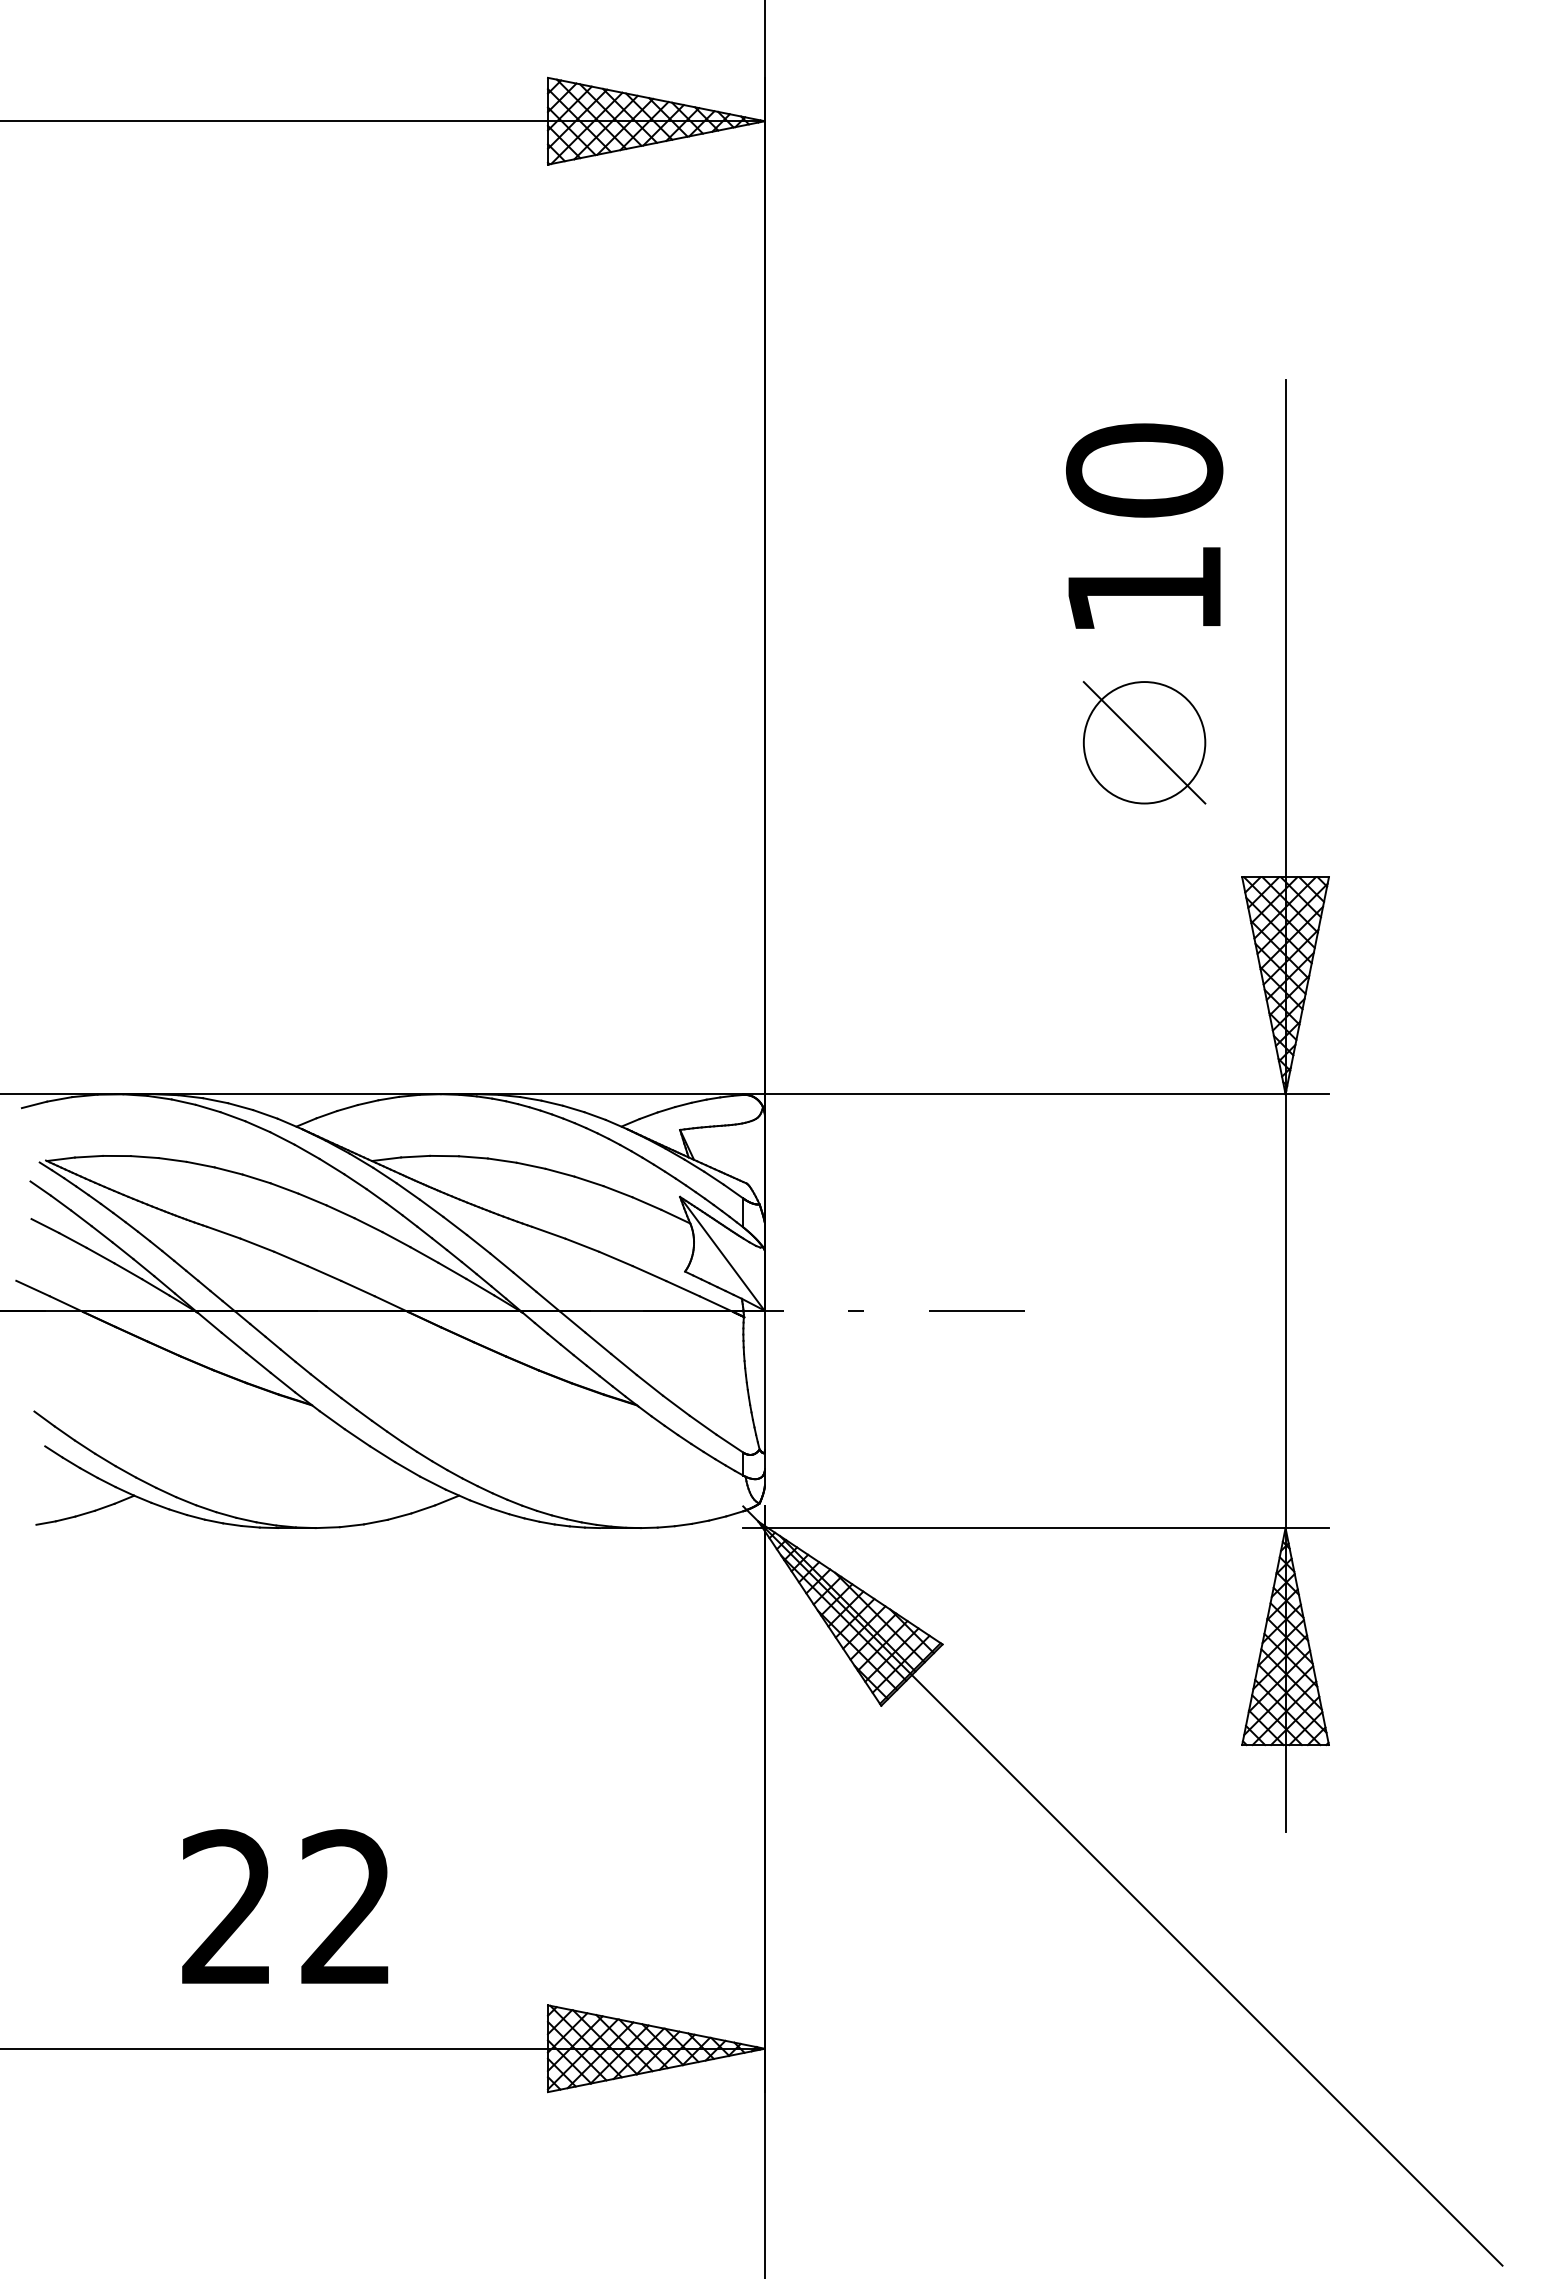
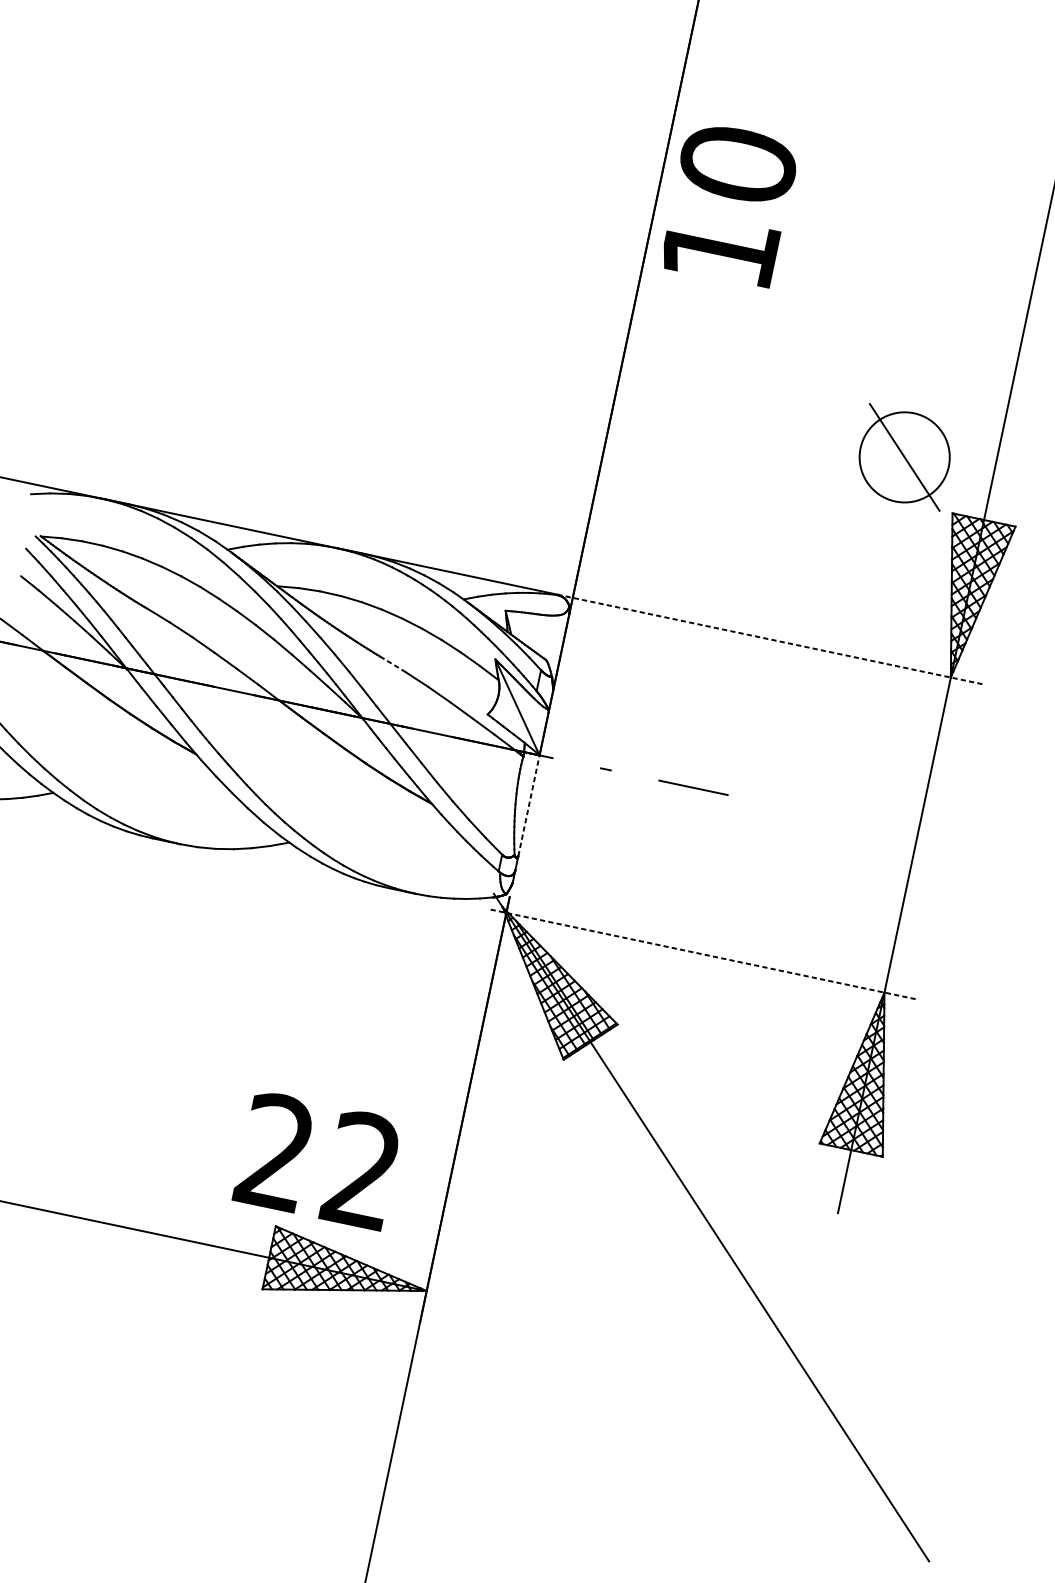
text: (1144, 525) -> (729, 204), moved
part: (1144, 742) -> (904, 457), moved
line: (1036, 1094) -> (769, 639), solid -> dashed
line: (548, 1232) -> (394, 665), solid -> dashed
line: (764, 1380) -> (528, 805), solid -> dashed
line: (1036, 1528) -> (703, 954), solid -> dashed
text: (285, 1906) -> (318, 1160), moved

